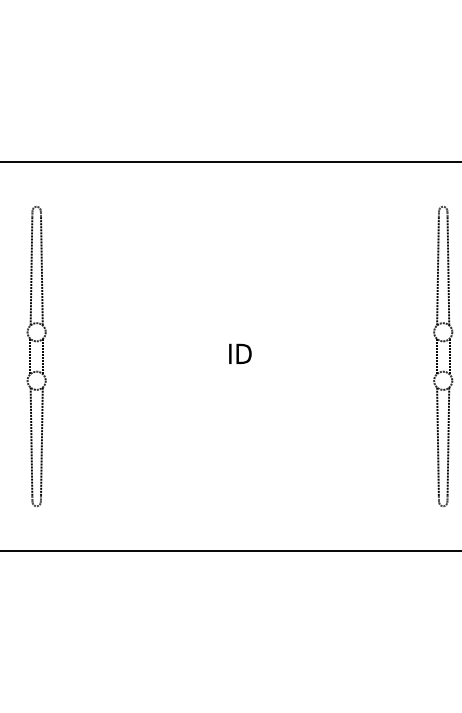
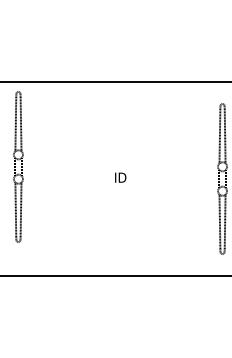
part: (36, 355) -> (18, 166), moved

